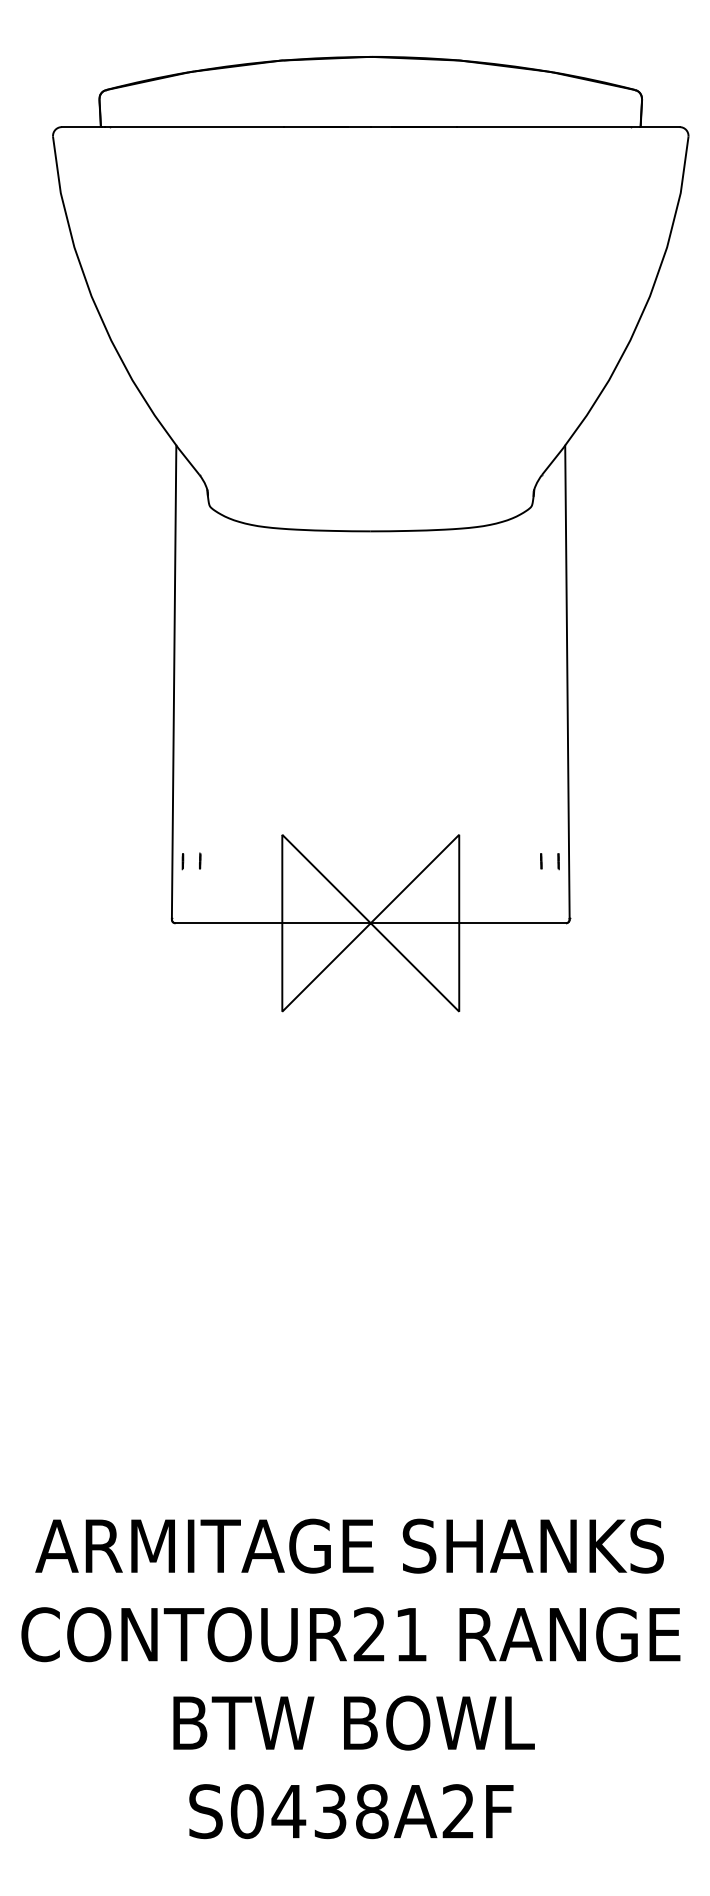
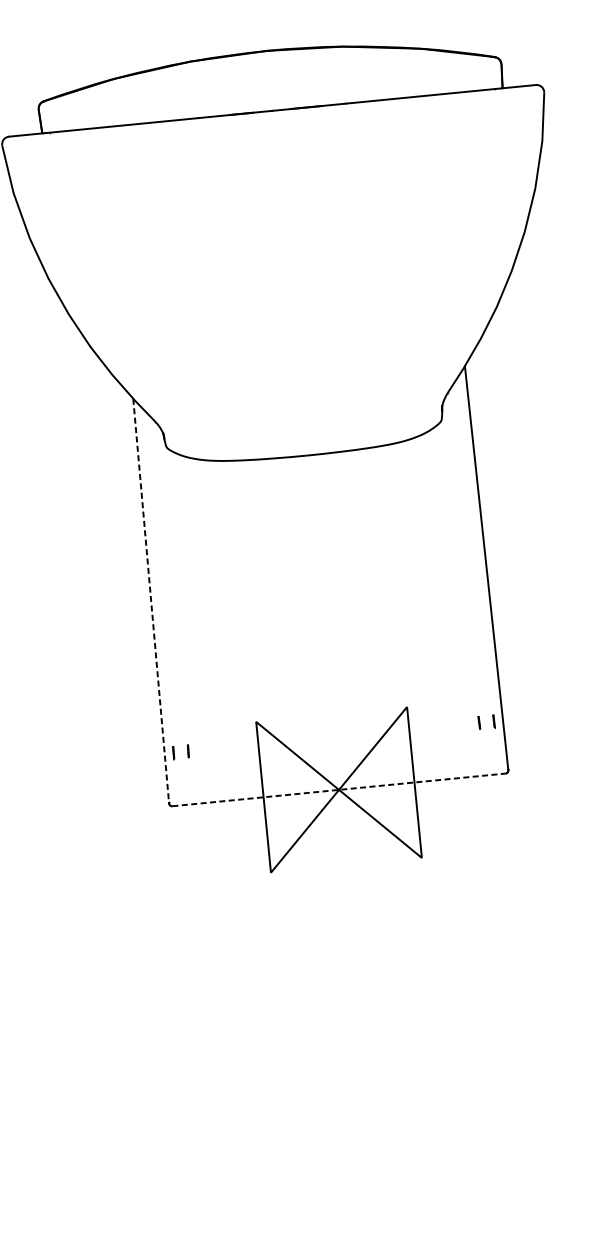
line: (174, 682) -> (151, 600), solid -> dashed
line: (371, 923) -> (339, 790), solid -> dashed

